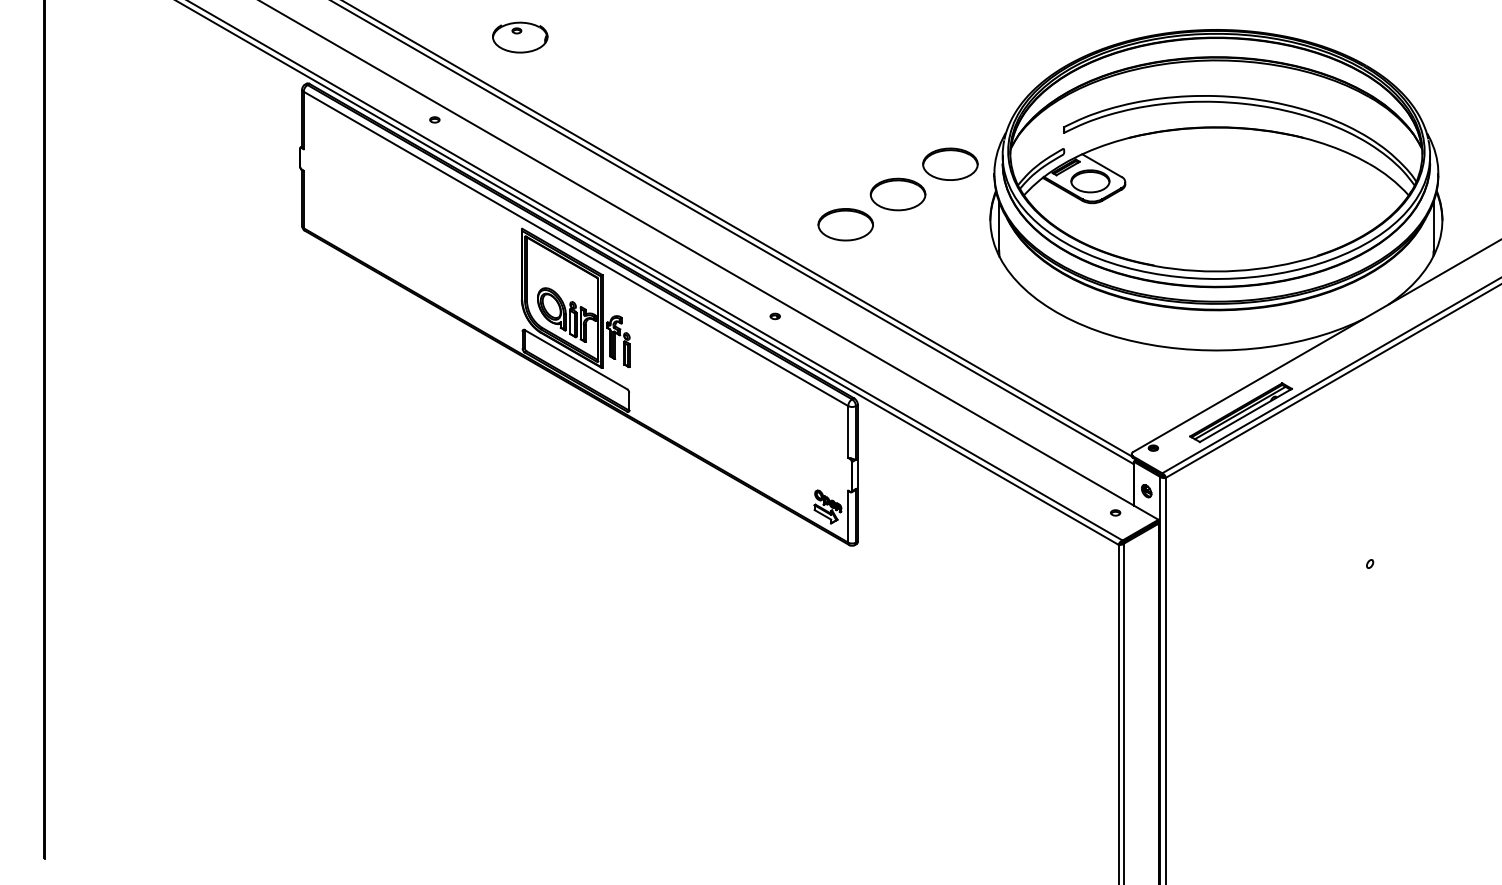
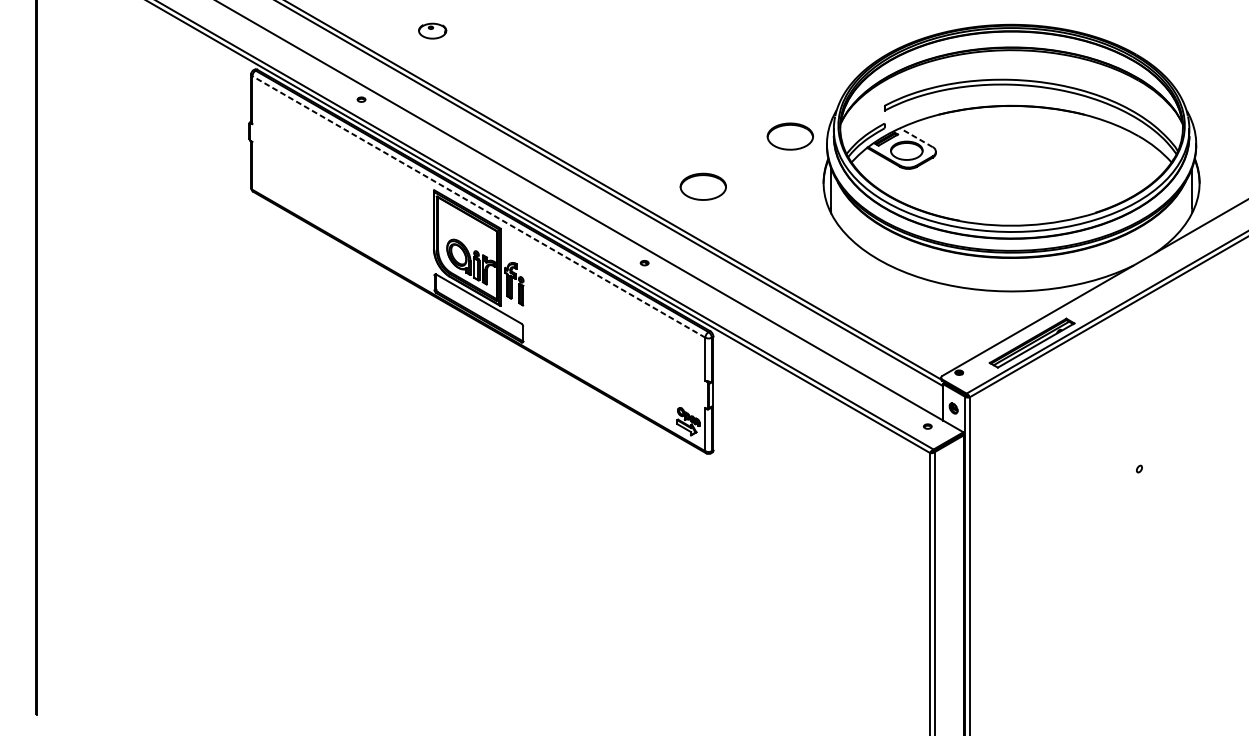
part: (520, 37) -> (432, 31), size x0.6
line: (1101, 165) -> (916, 137), solid -> dashed
part: (897, 194) -> (746, 161), removed
line: (575, 248) -> (478, 206), solid -> dashed

